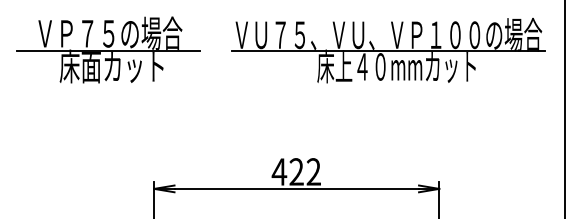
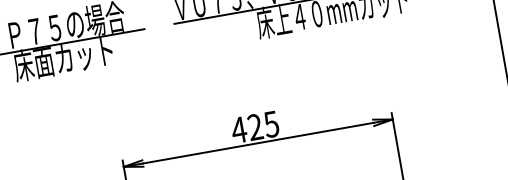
text: (313, 171) -> (271, 123), 422 -> 425

